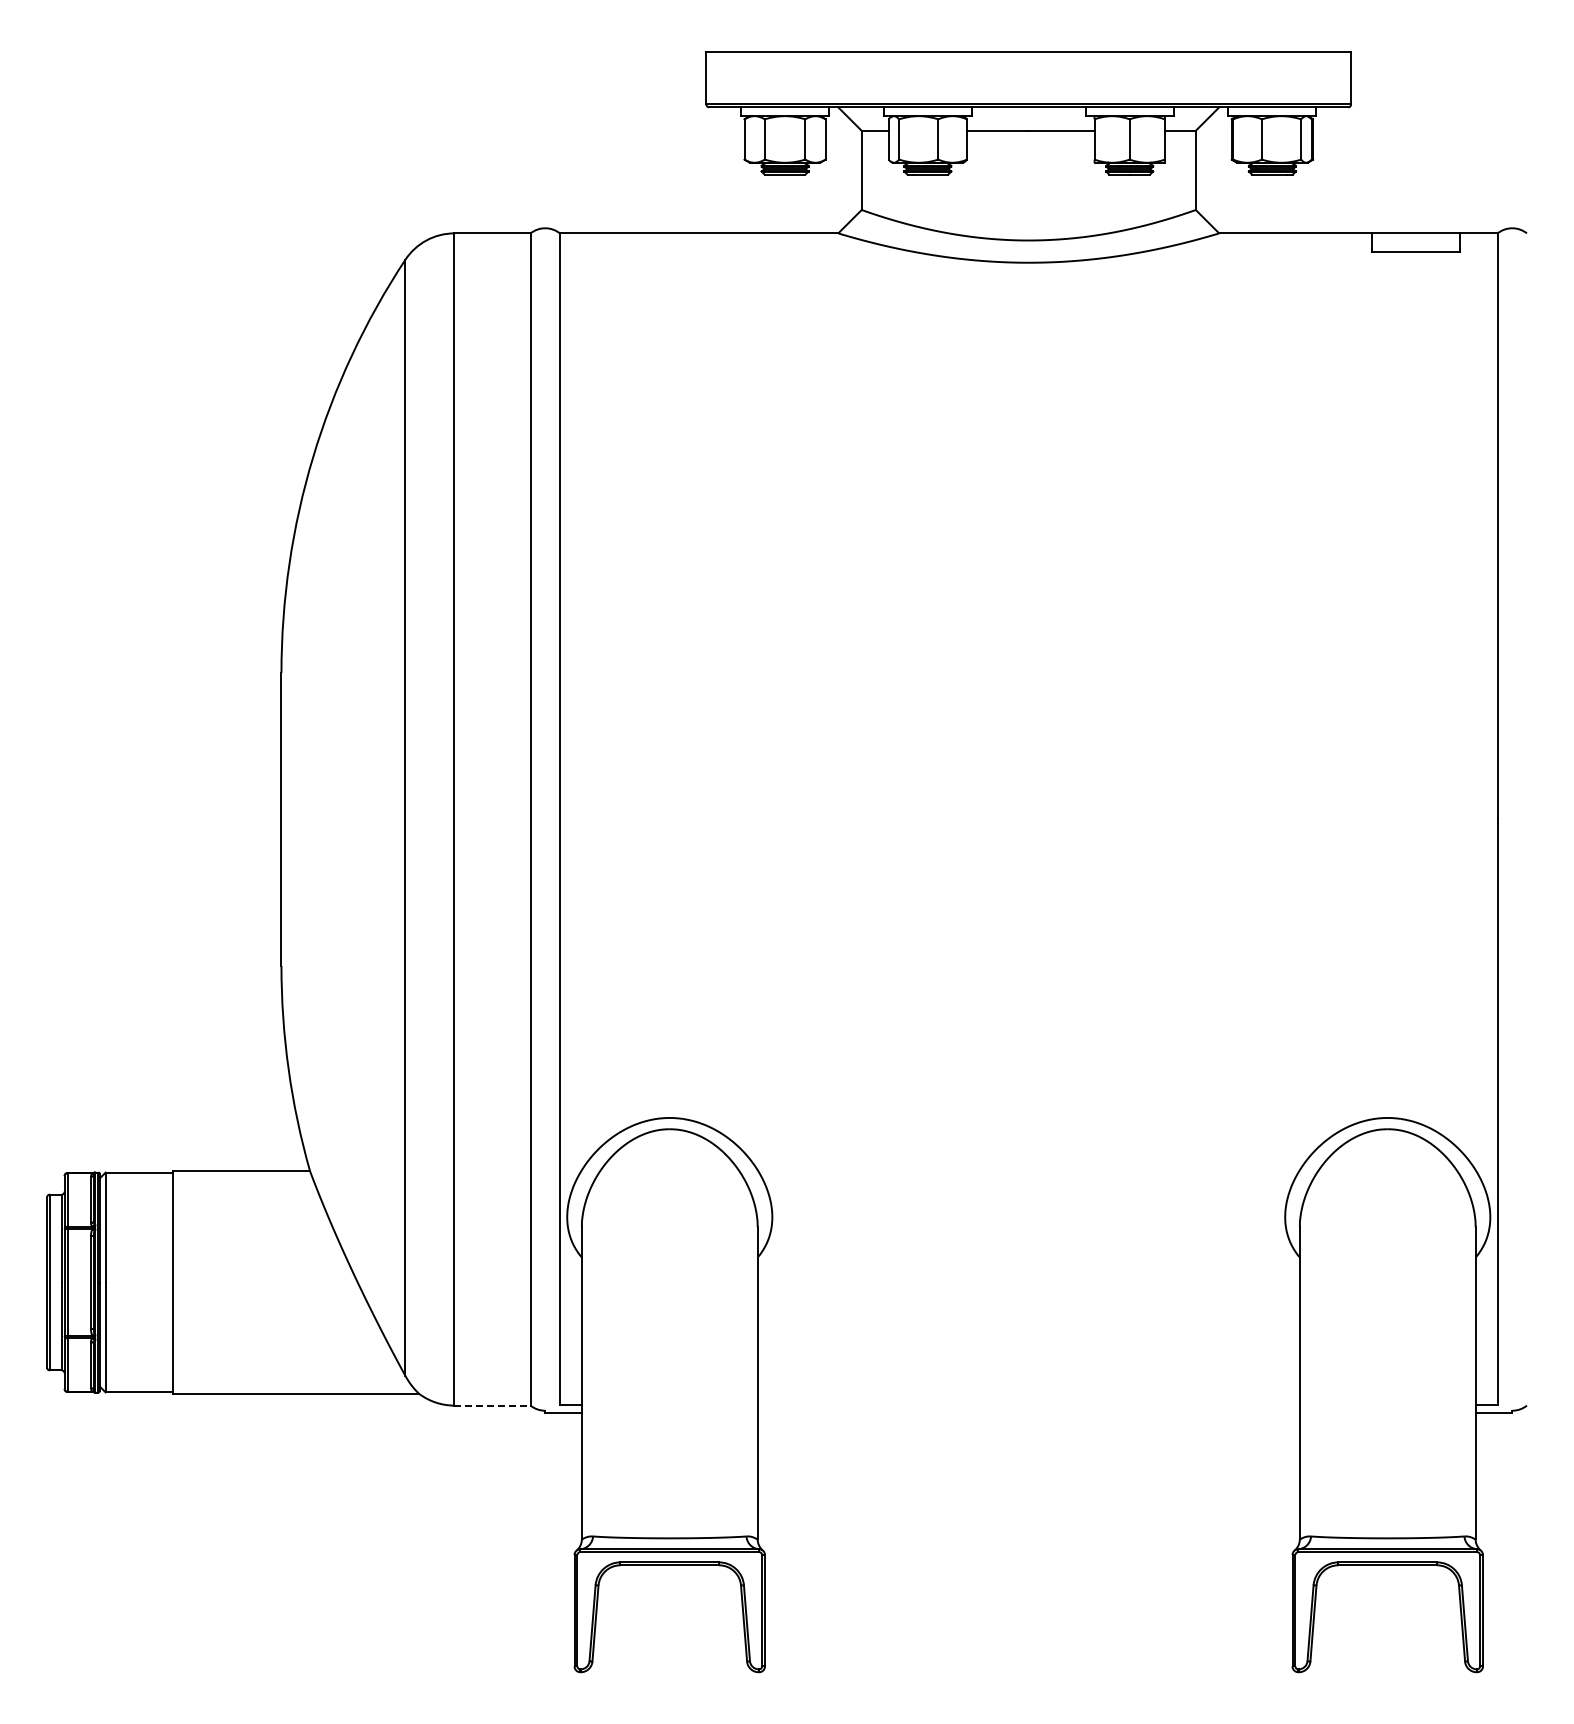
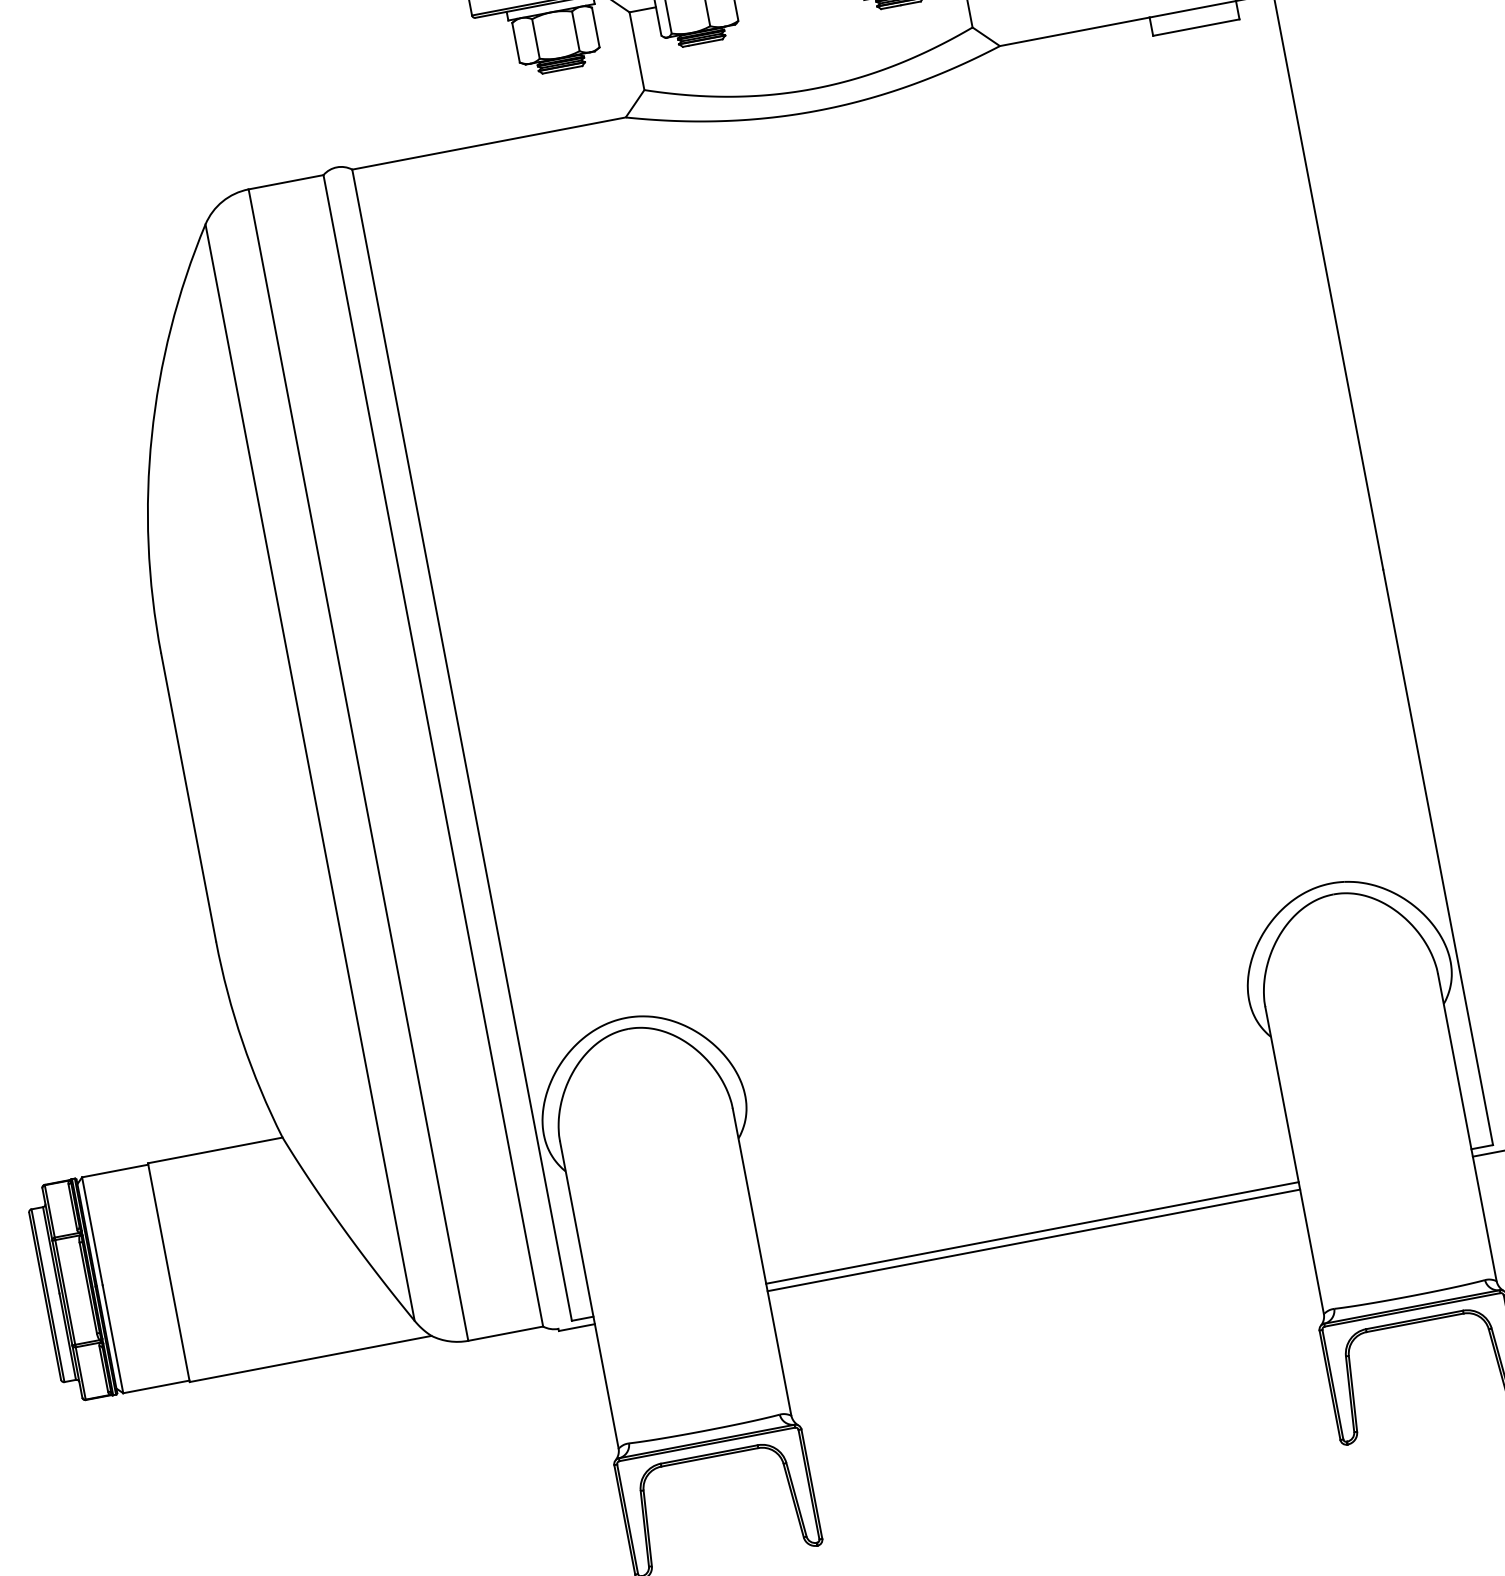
line: (492, 1405) -> (505, 1333), dashed -> solid
line: (1028, 1405) -> (1032, 1233), added
line: (1028, 1412) -> (1033, 1240), added

